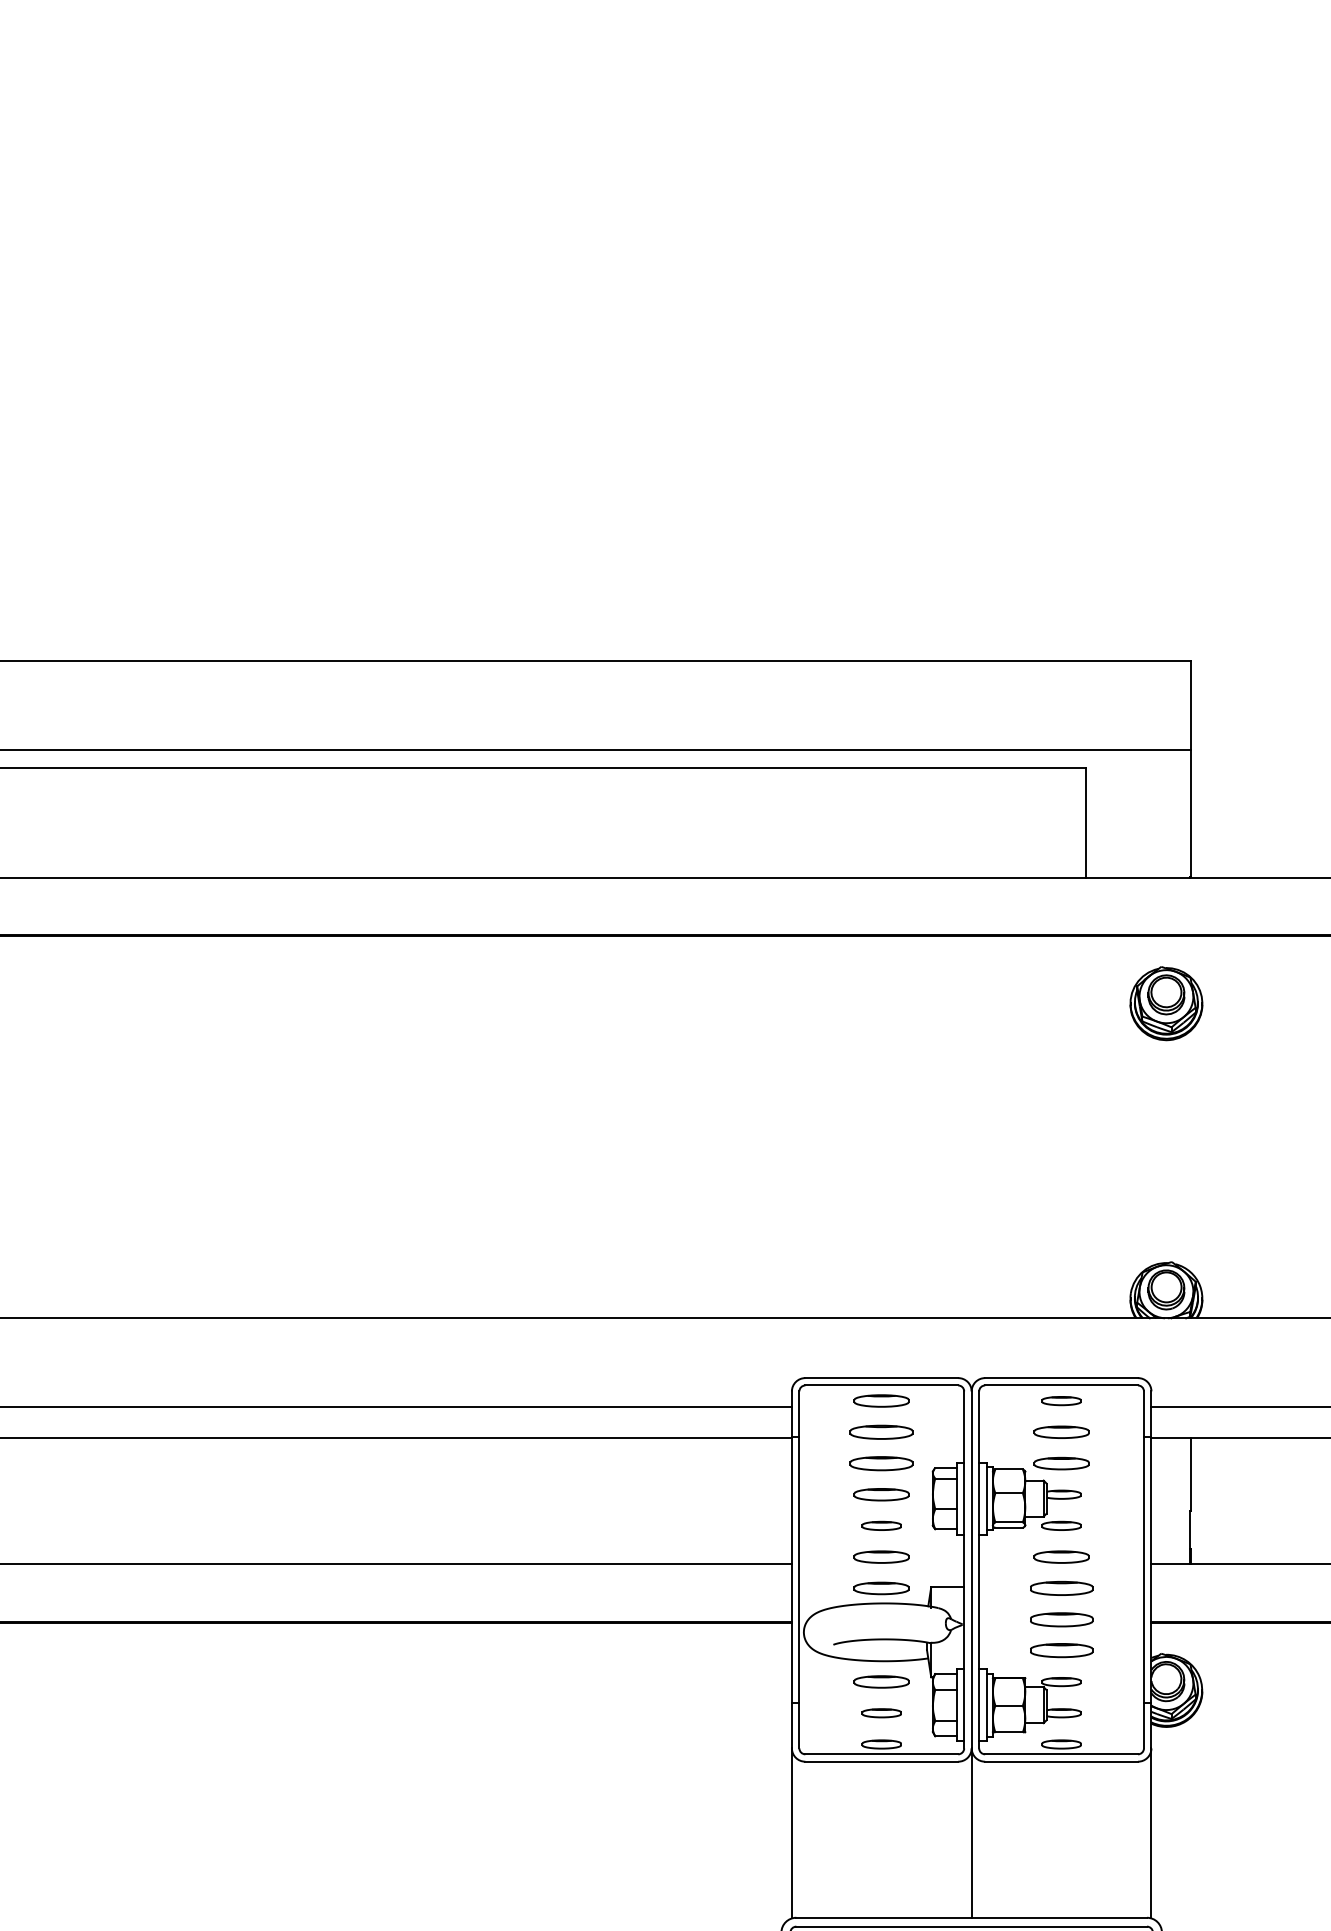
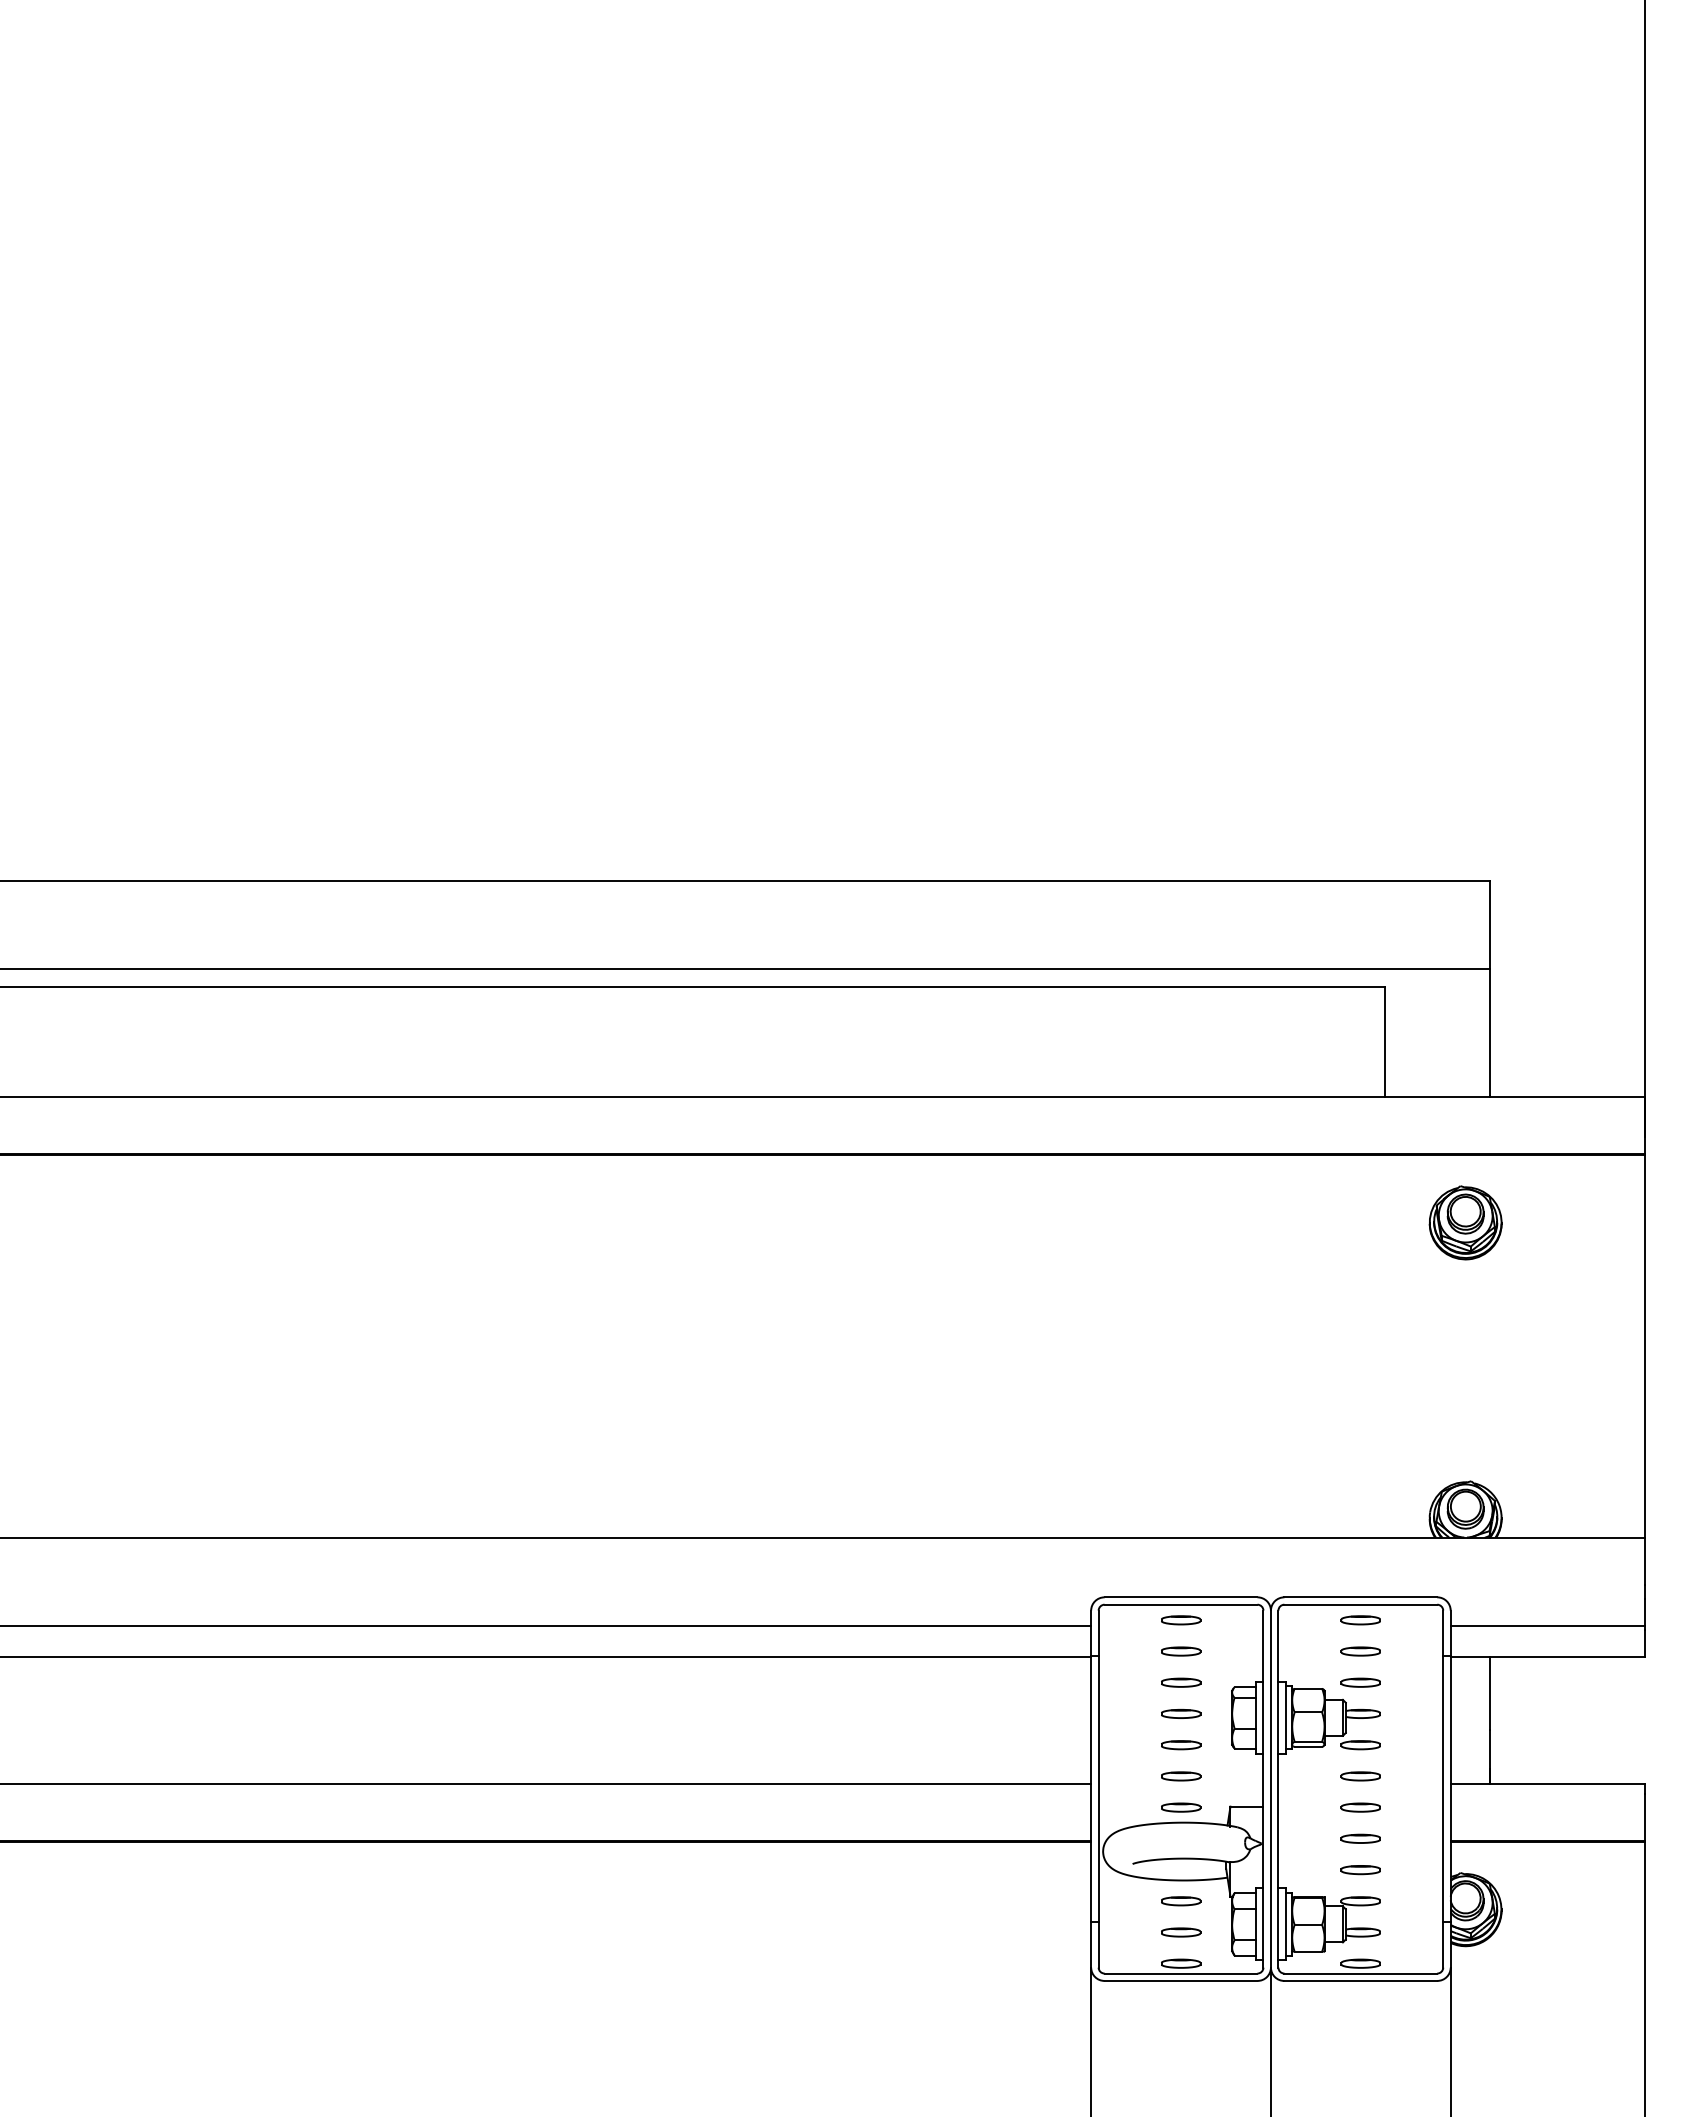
part: (882, 1401) -> (1181, 1620), size x0.71
part: (882, 1432) -> (1181, 1651), size x0.62
part: (1061, 1432) -> (1360, 1651), size x0.71
part: (882, 1463) -> (1181, 1682), size x0.62
part: (1061, 1463) -> (1360, 1682), size x0.71
part: (882, 1494) -> (1181, 1713), size x0.71
part: (882, 1557) -> (1181, 1776), size x0.71
part: (1061, 1557) -> (1360, 1776), size x0.71
part: (882, 1588) -> (1181, 1807), size x0.71
part: (1061, 1588) -> (1360, 1807), size x0.62
part: (1061, 1619) -> (1360, 1838), size x0.62
part: (1061, 1651) -> (1360, 1870), size x0.62
part: (882, 1682) -> (1181, 1901), size x0.71

